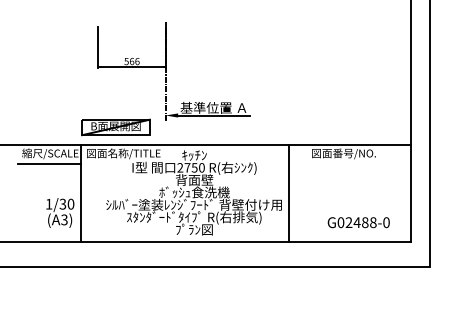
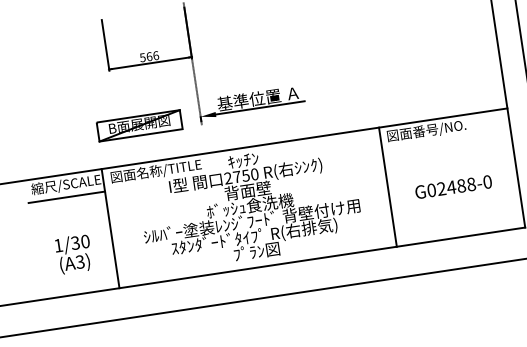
part: (115, 127) -> (139, 125), moved
line: (289, 193) -> (387, 186), moved
text: (60, 212) -> (74, 253), moved
text: (358, 222) -> (453, 186), moved

